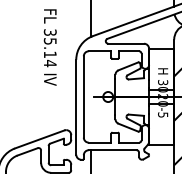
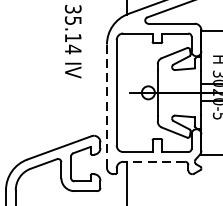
line: (76, 106) -> (107, 105), solid -> dashed
line: (112, 150) -> (153, 162), solid -> dashed

